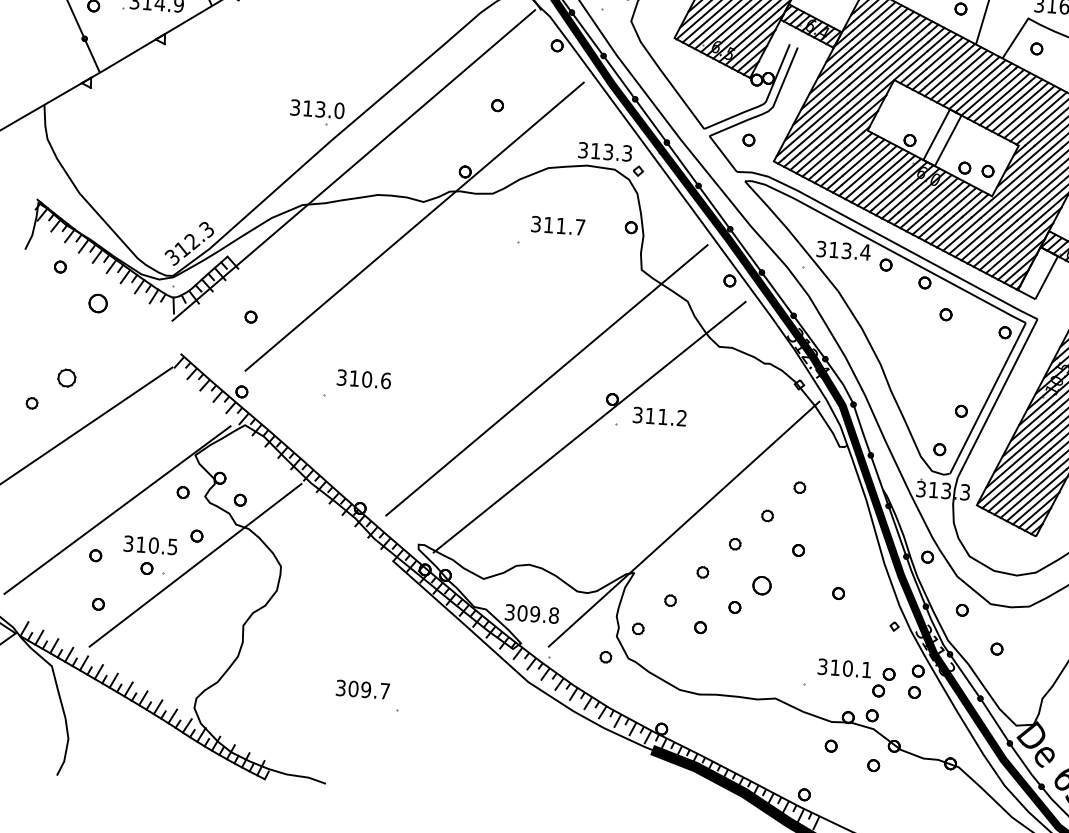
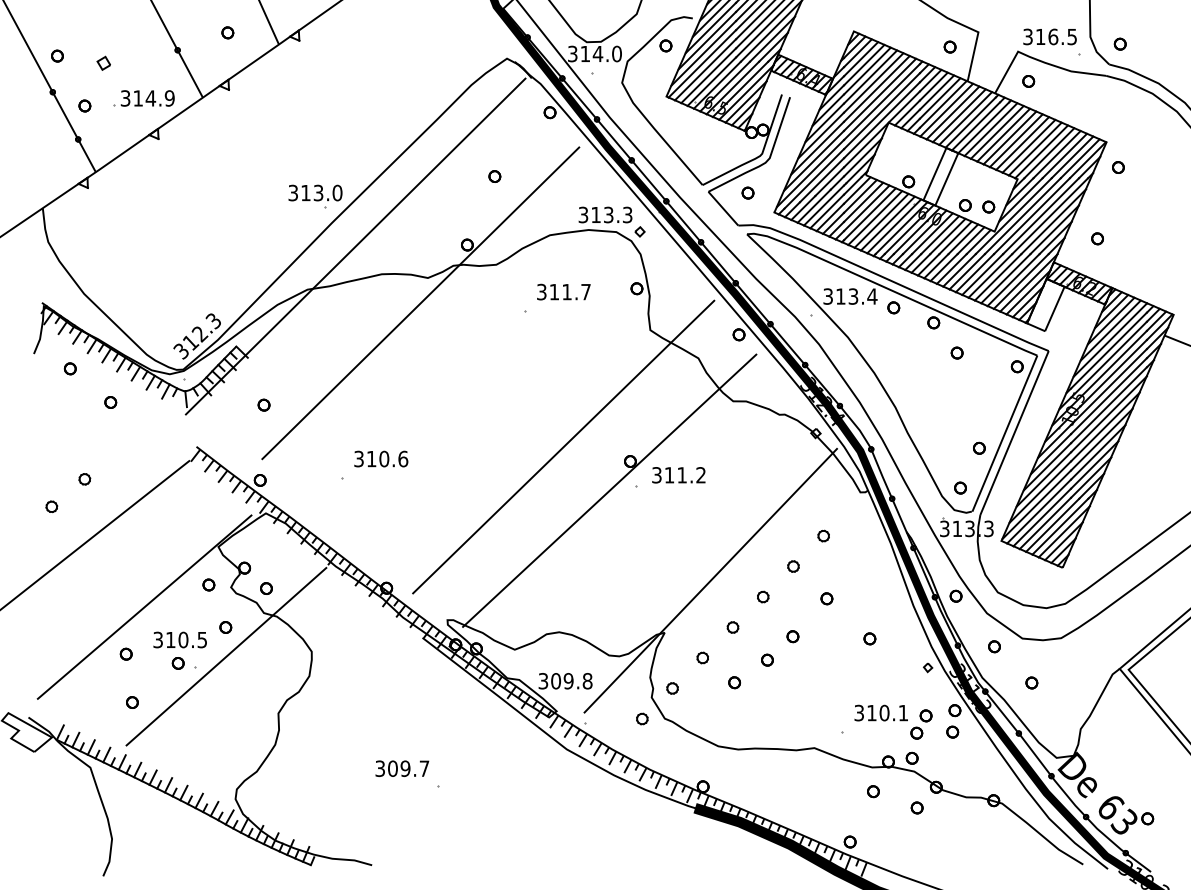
part: (98, 303) -> (110, 402), size x0.62
part: (66, 378) -> (84, 479), size x0.62
part: (761, 585) -> (792, 636), size x0.62

